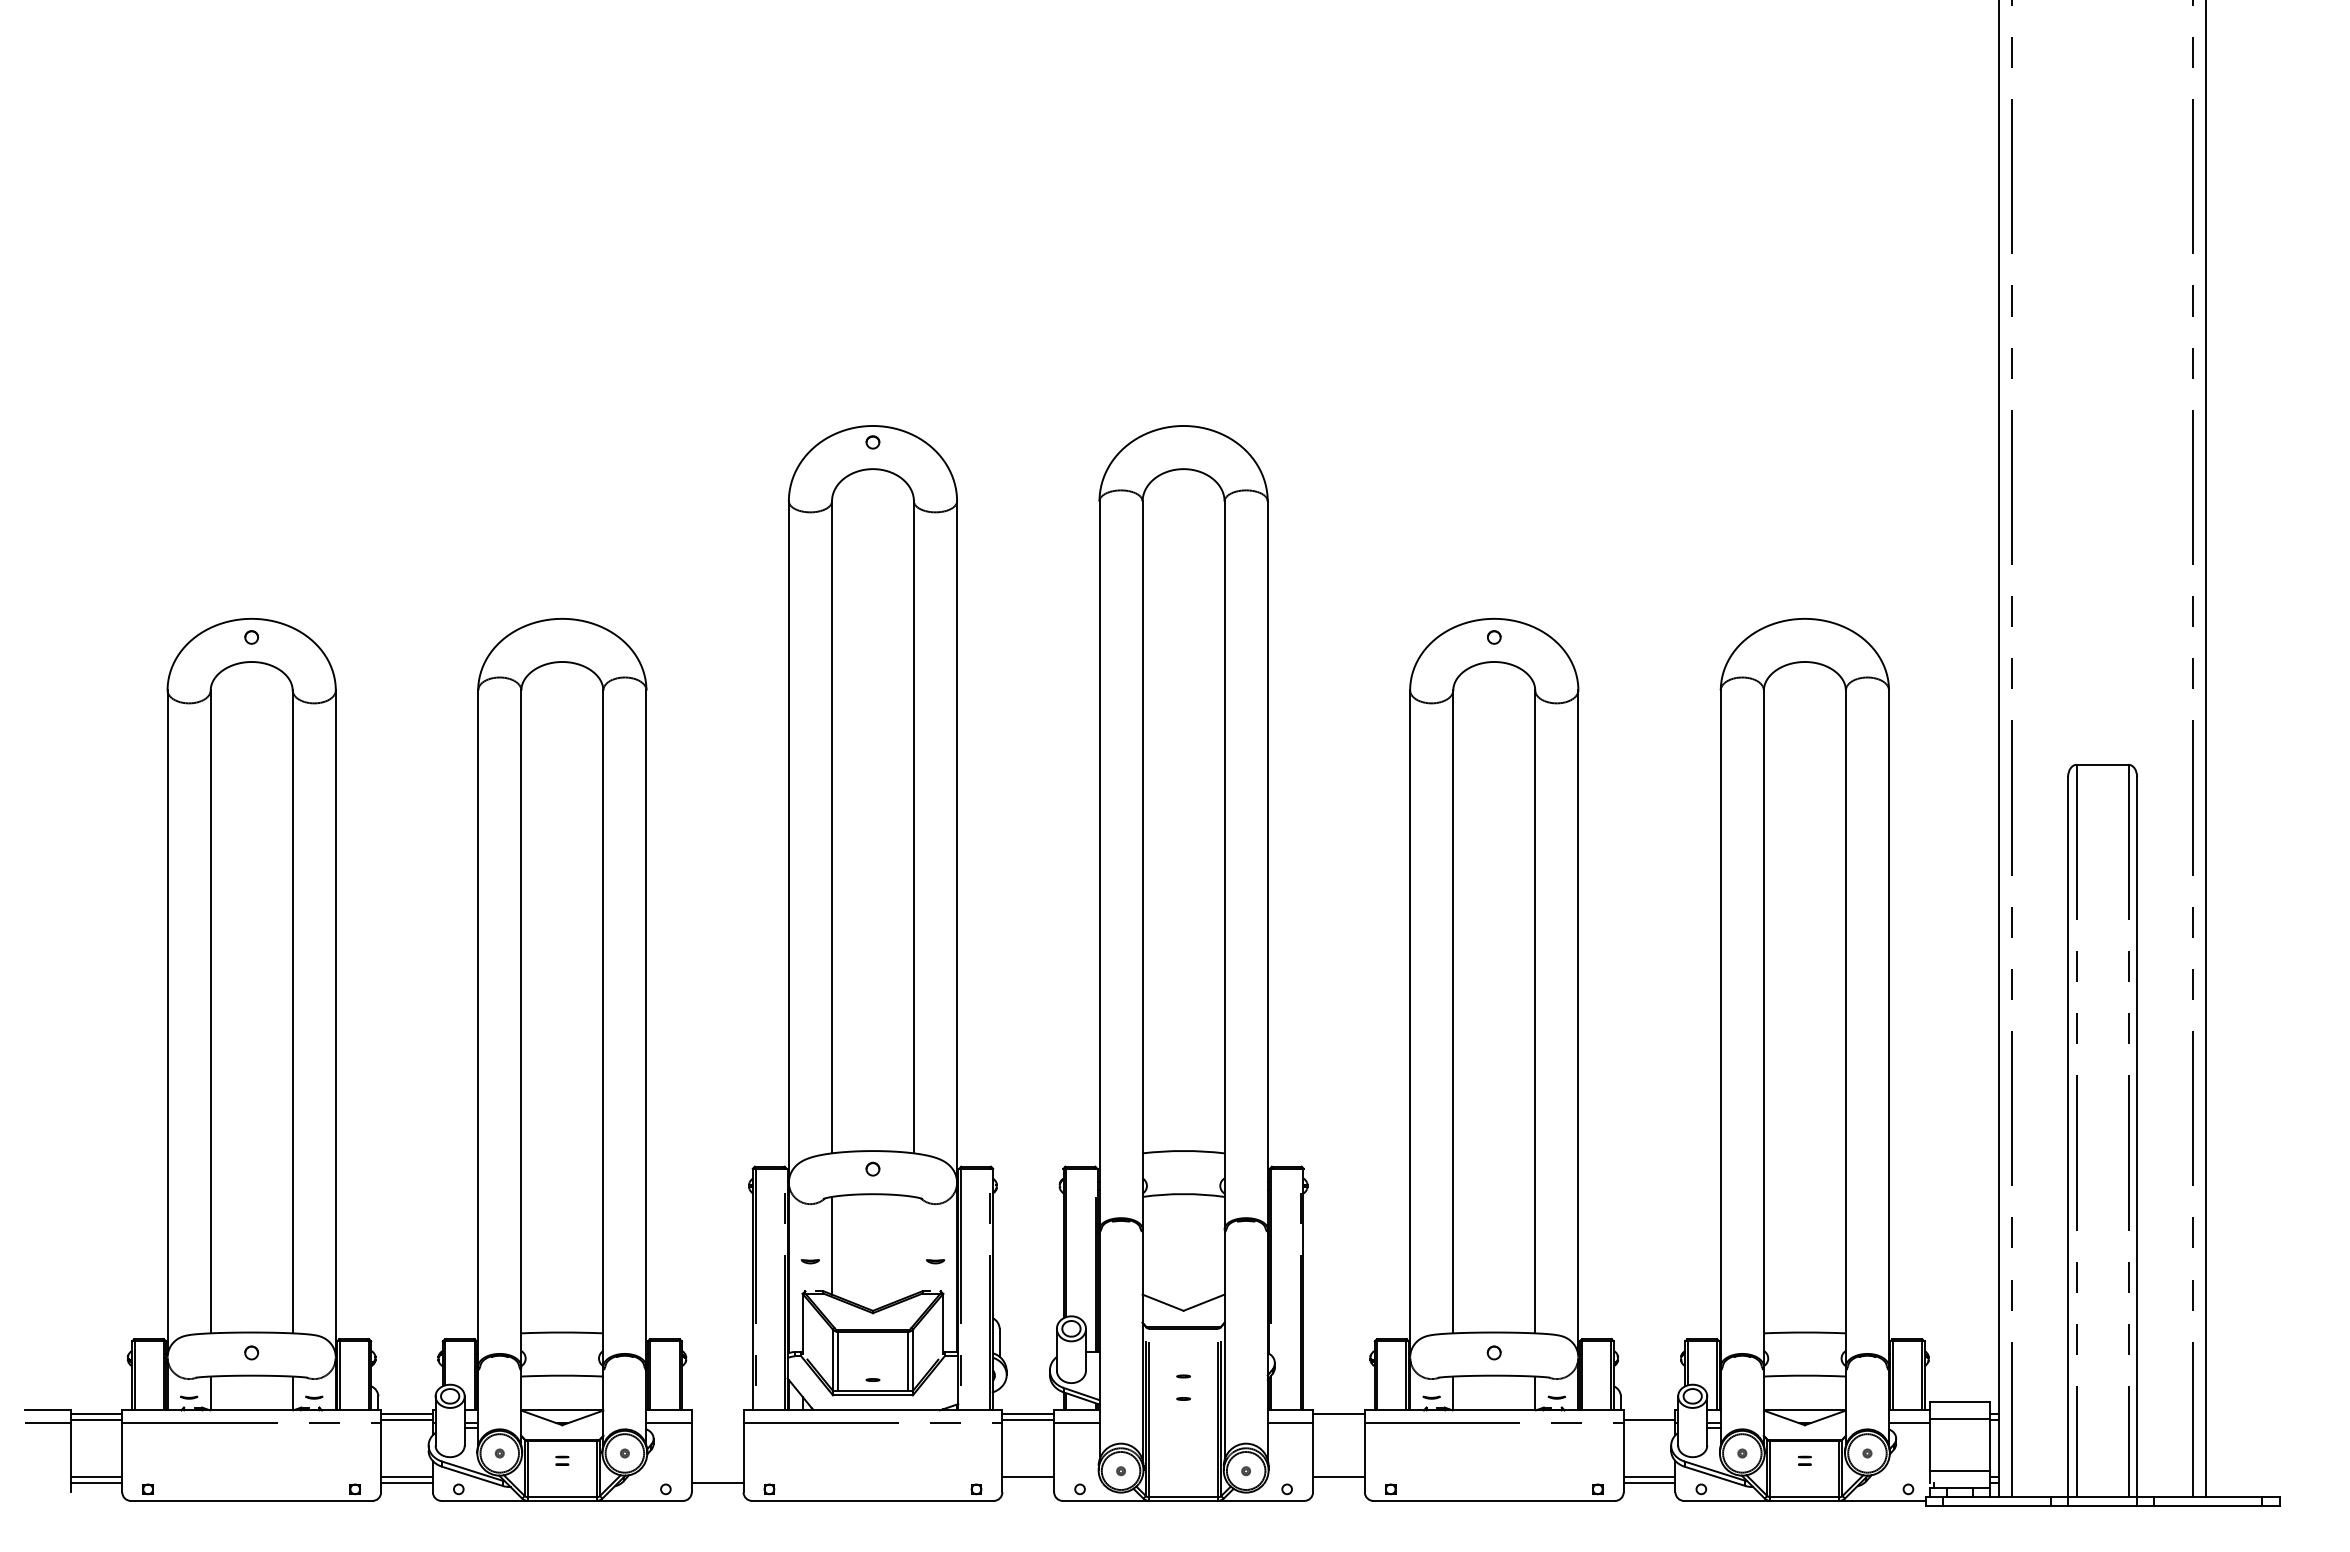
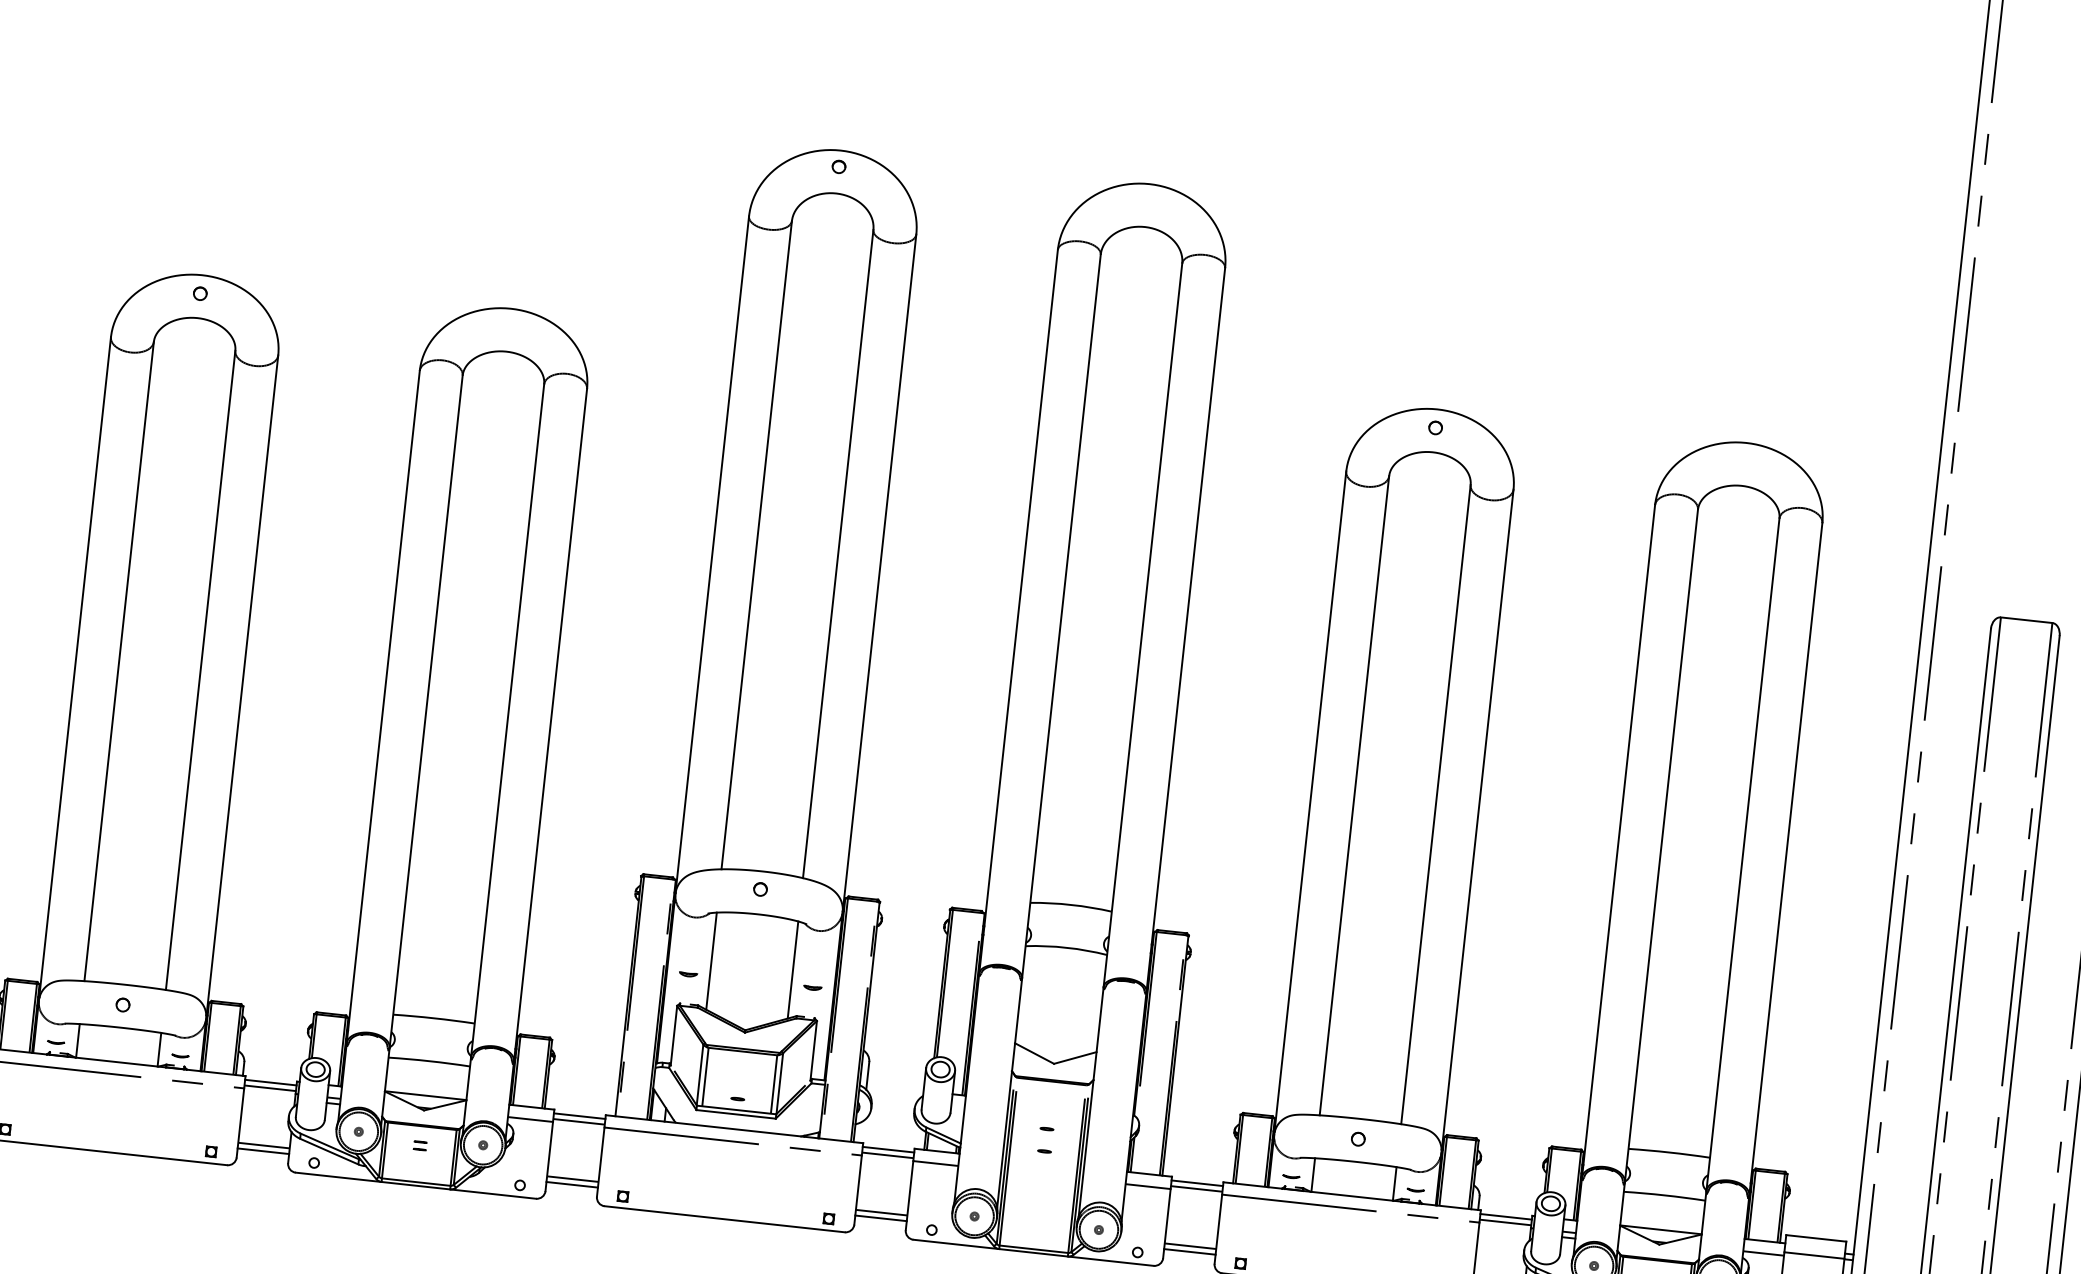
line: (913, 1245) -> (792, 969), added
line: (717, 1414) -> (579, 1116), added
line: (1649, 1414) -> (1506, 1217), added
line: (717, 1419) -> (578, 1121), added
line: (1338, 1419) -> (1196, 1188), added
line: (717, 1477) -> (572, 1179), added
line: (1028, 1483) -> (881, 1218), added
line: (1338, 1483) -> (1189, 1252), added

